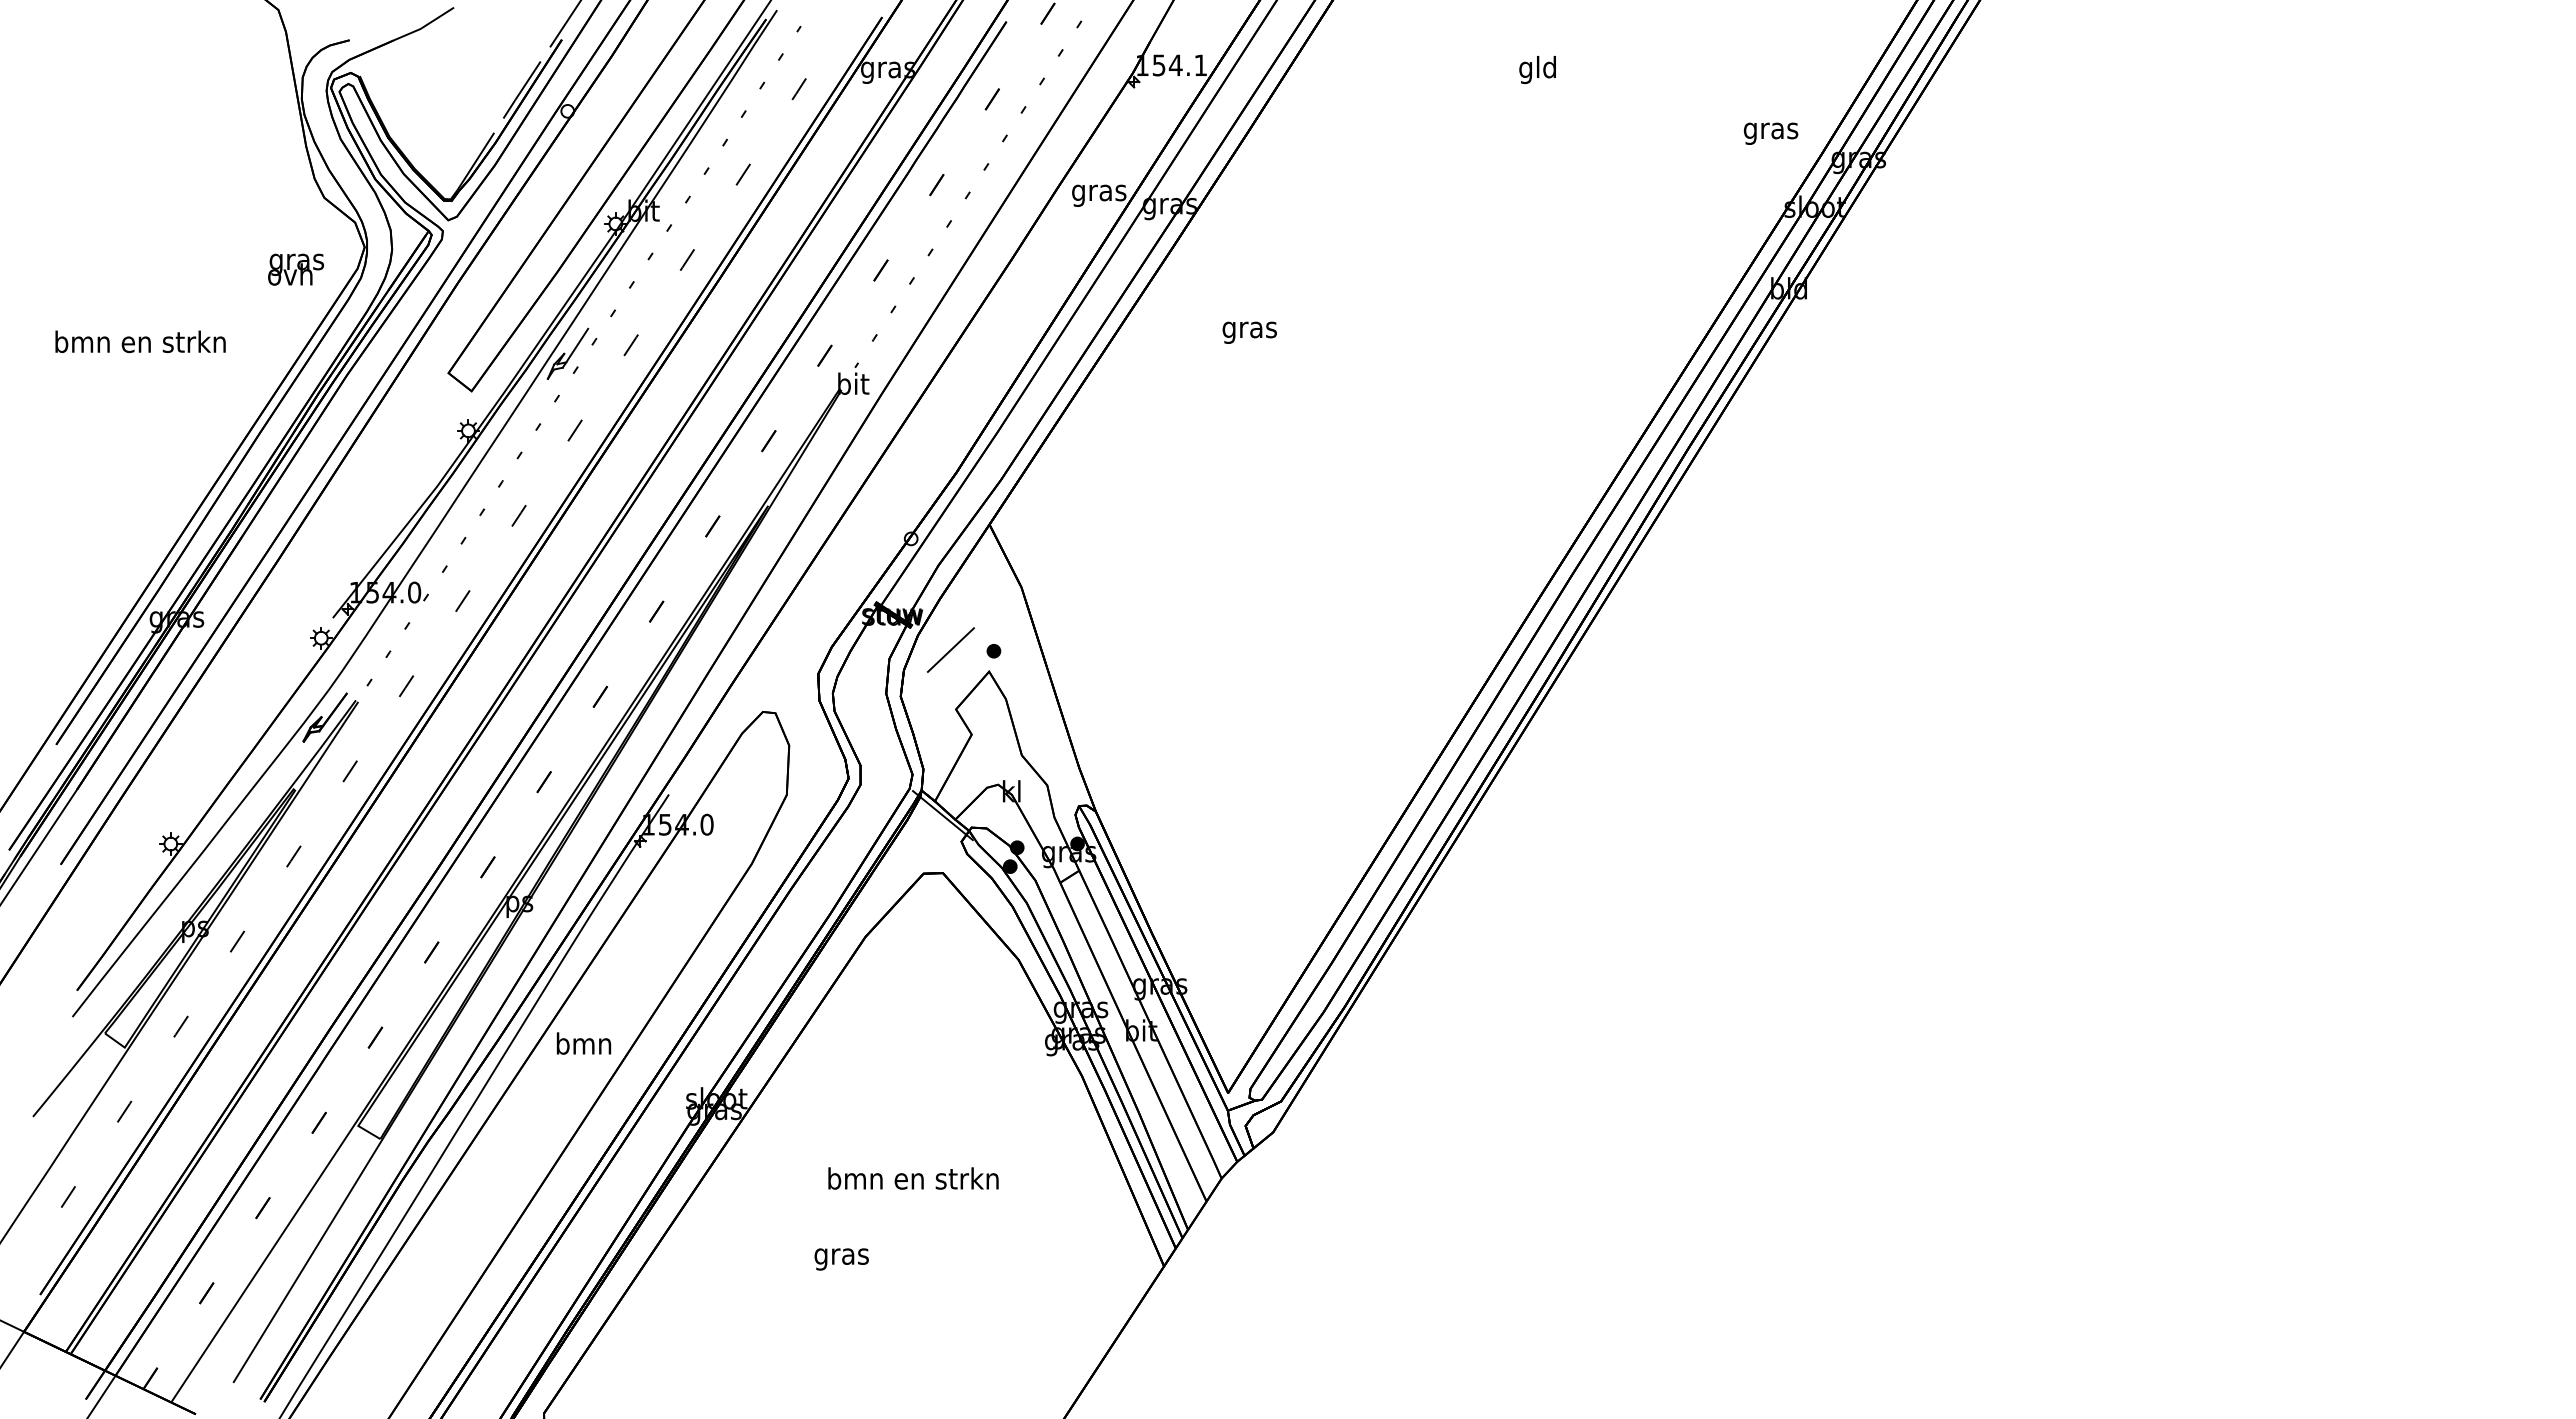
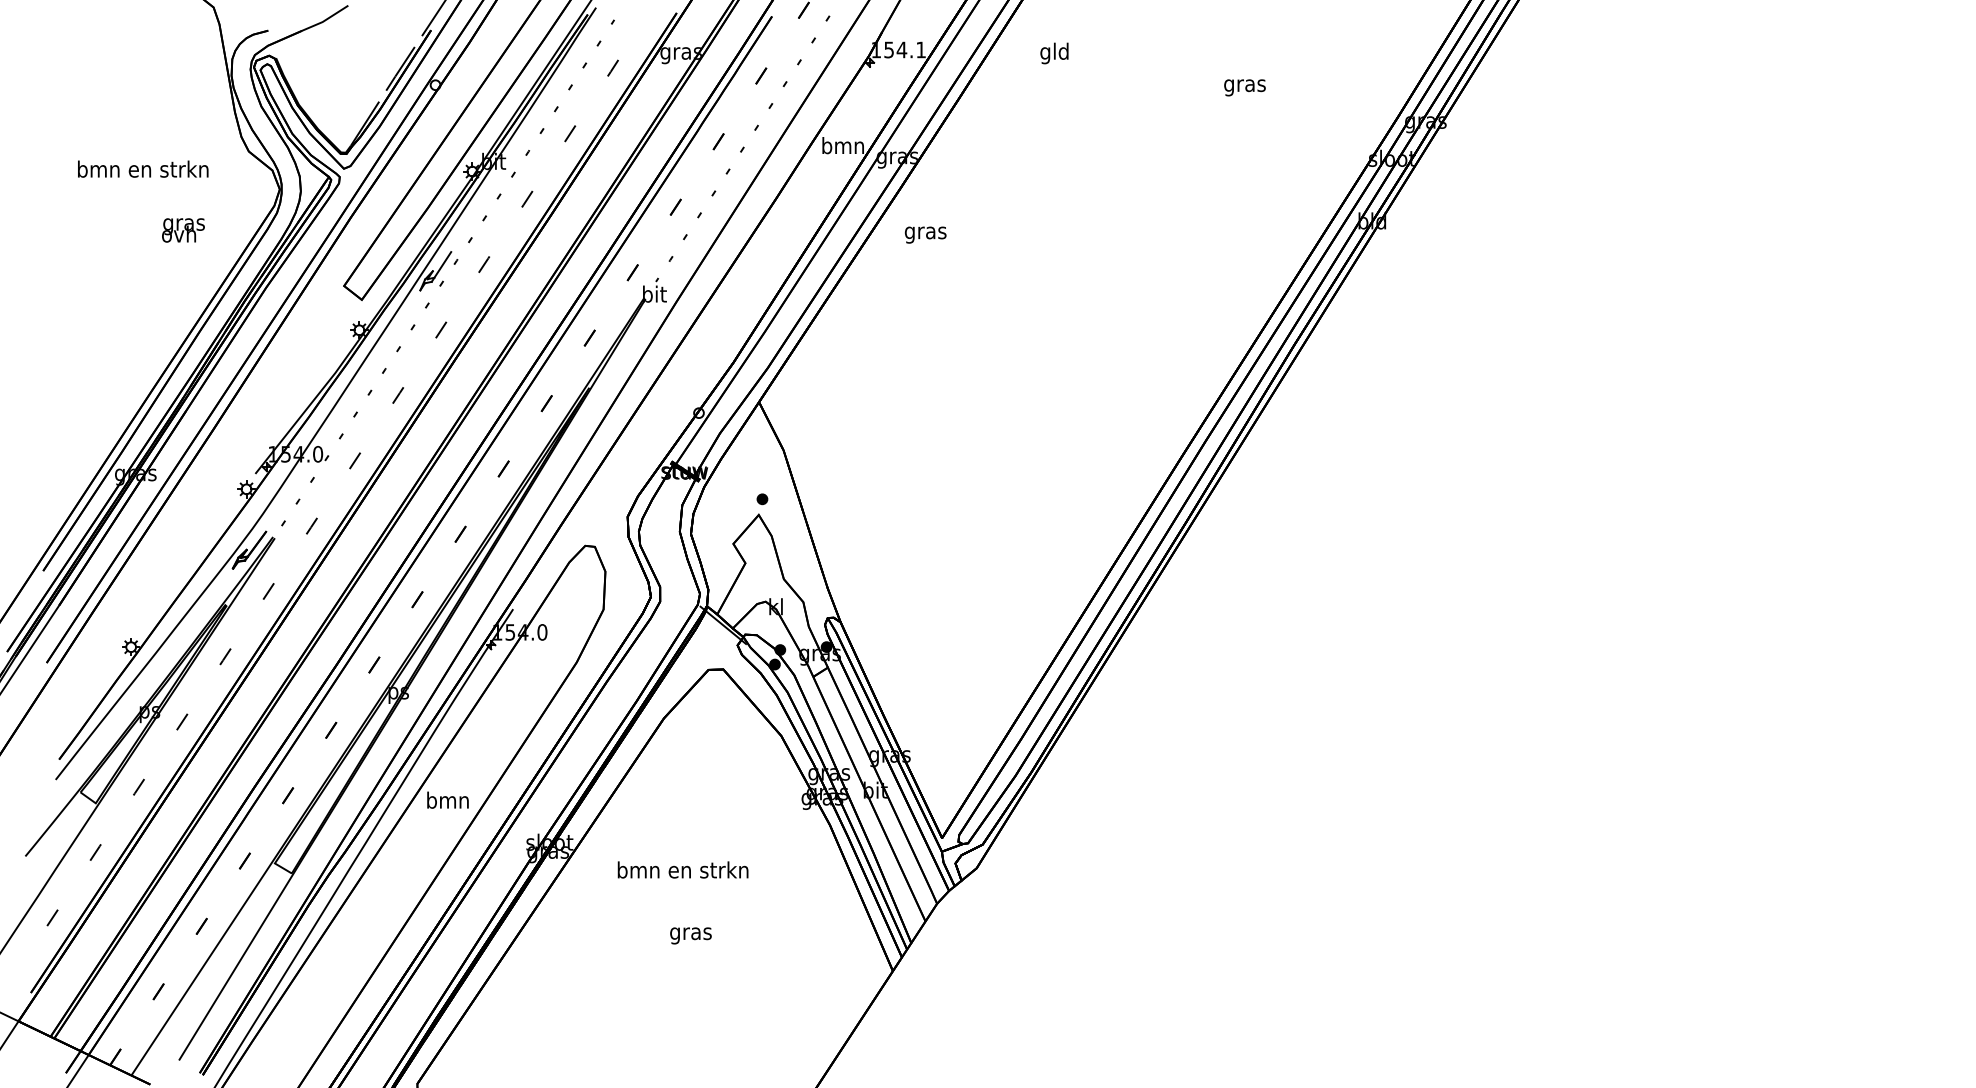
text: (1537, 70) -> (1054, 53), moved
text: (1770, 133) -> (1244, 87), moved
text: (1099, 192) -> (843, 147), gras -> bmn
text: (296, 269) -> (183, 230), moved
text: (1249, 332) -> (925, 234), moved
text: (140, 341) -> (143, 168), moved
line: (950, 649) -> (729, 497), removed
text: (913, 1178) -> (683, 869), moved
text: (841, 1259) -> (690, 935), moved

